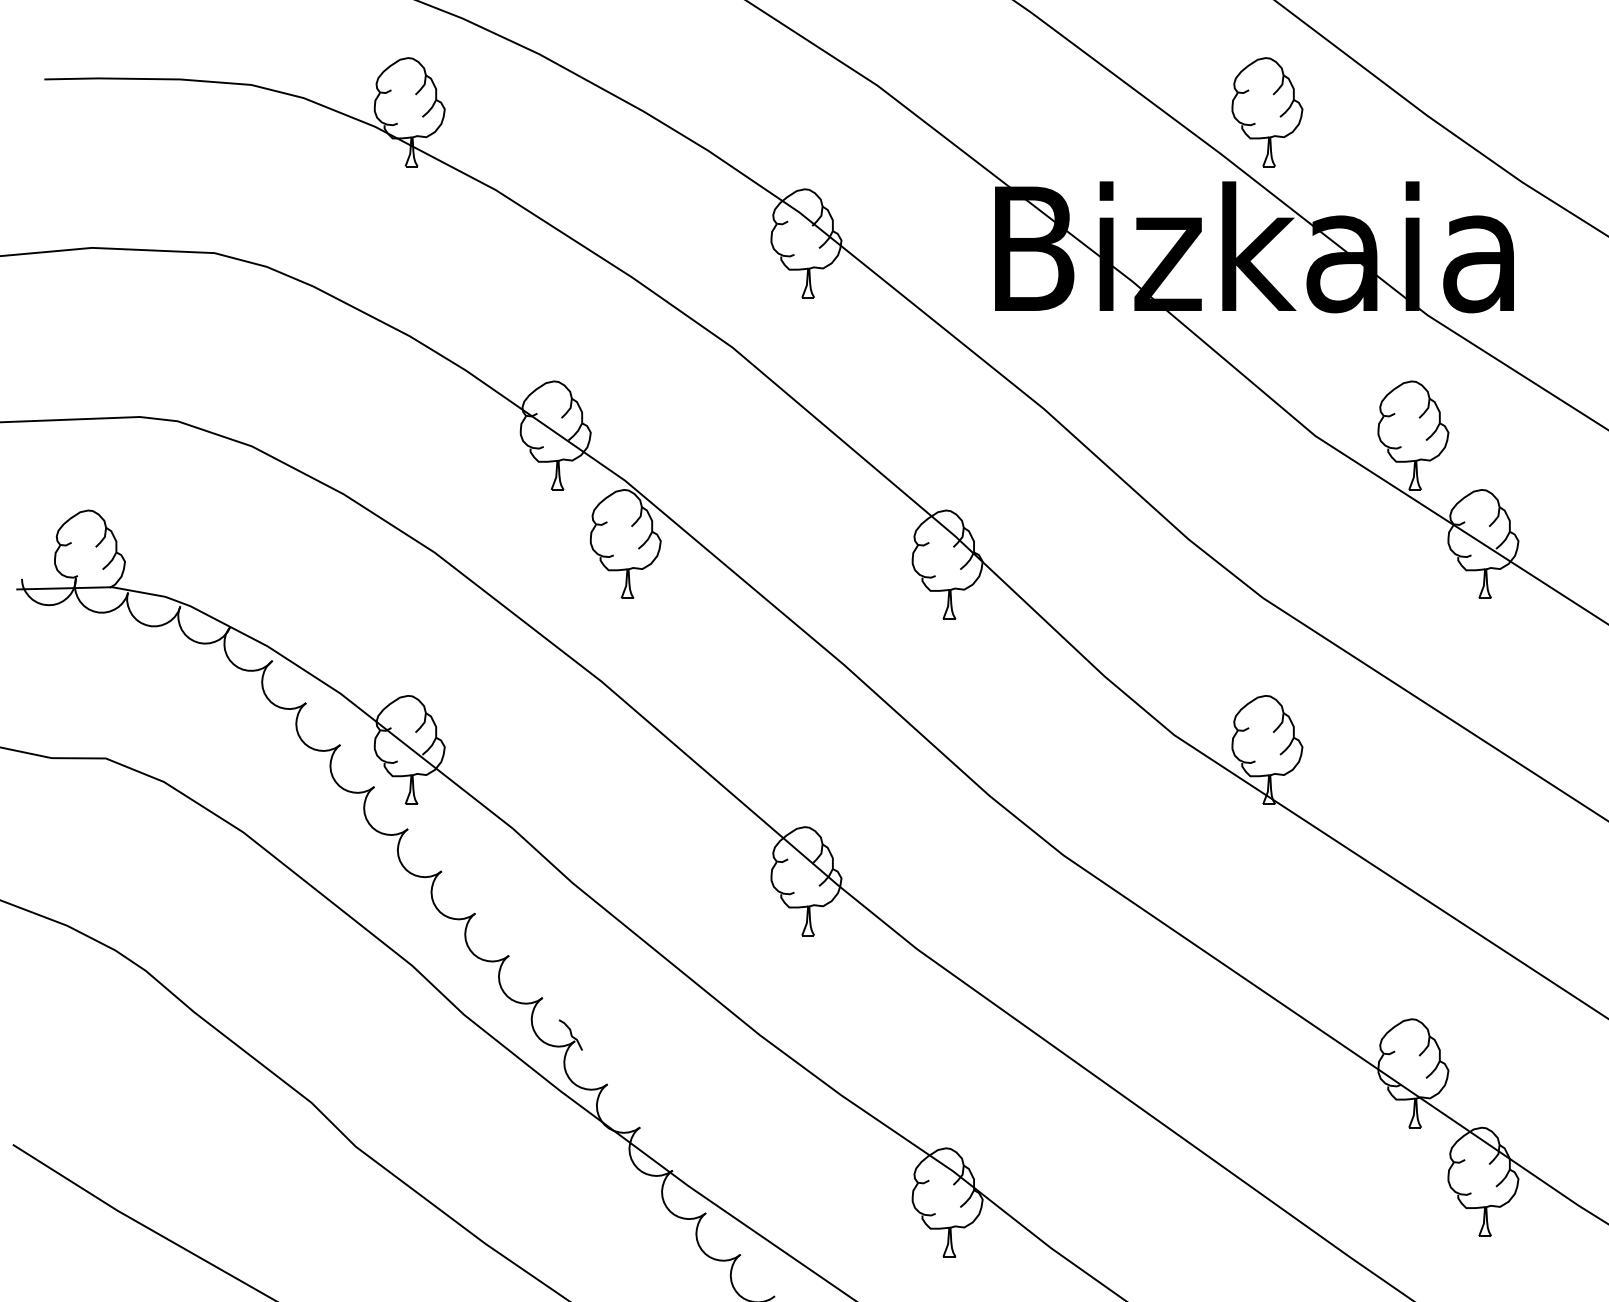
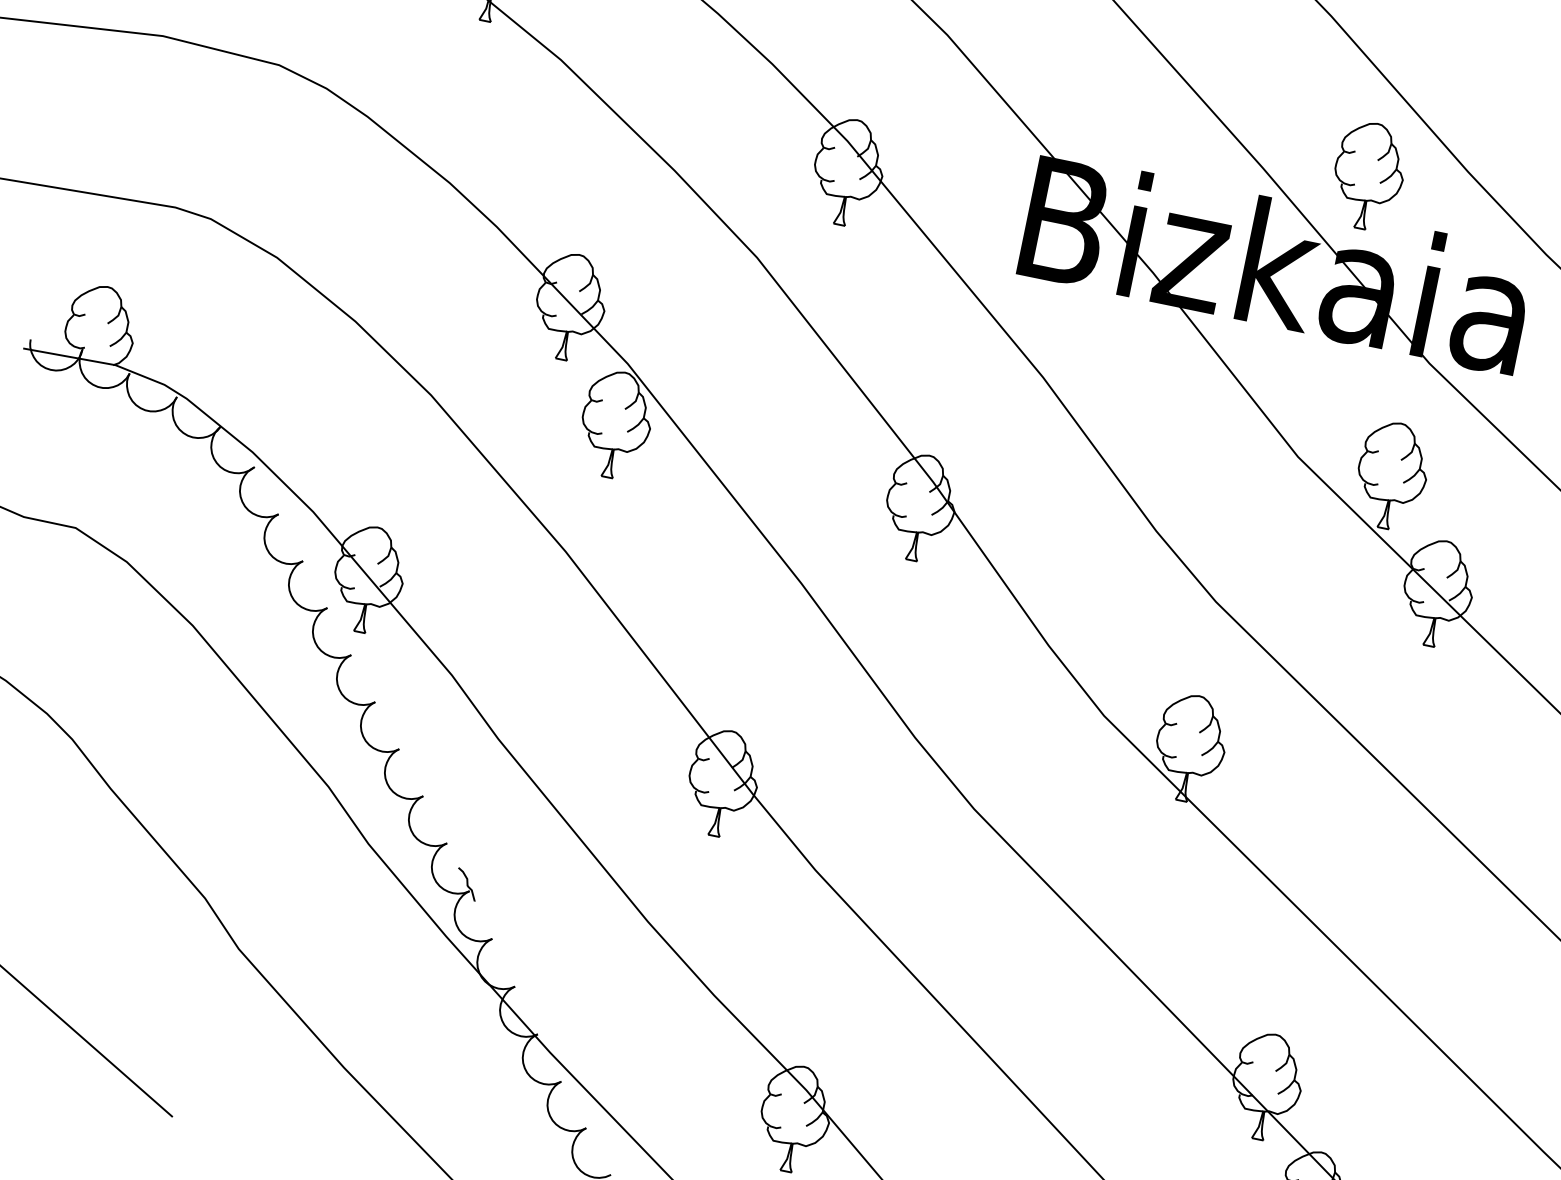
part: (1267, 112) -> (1368, 176), moved

